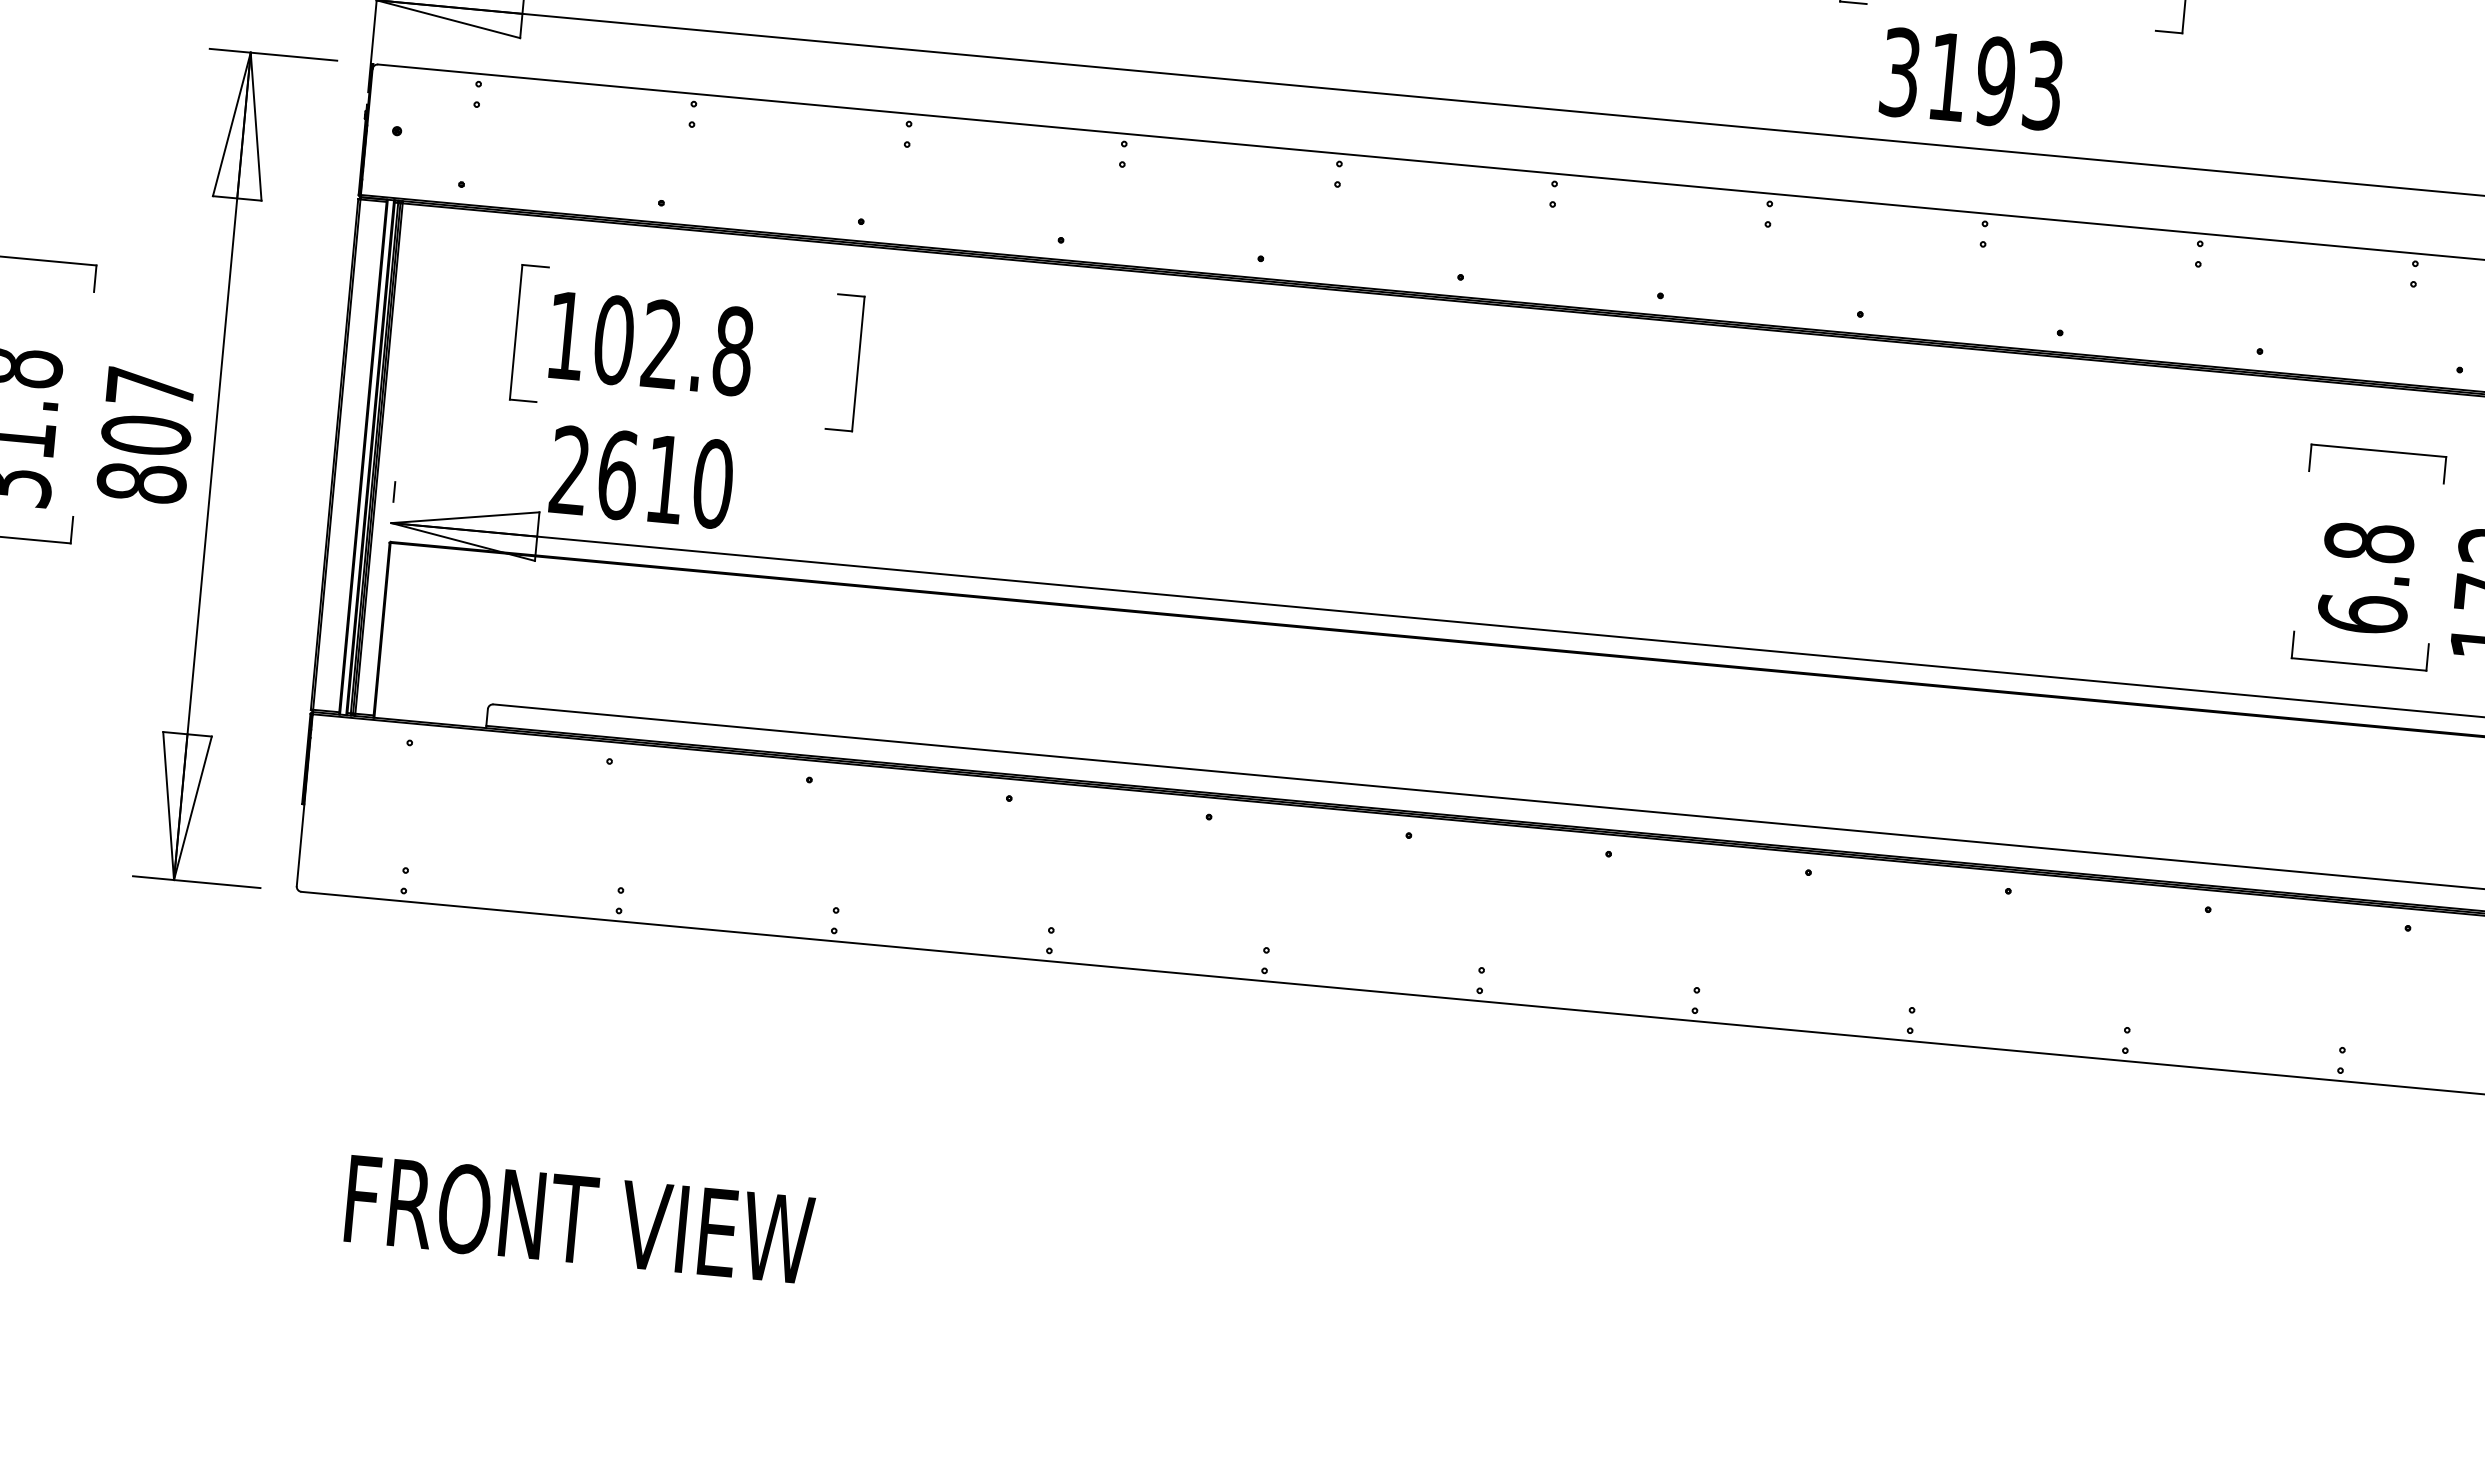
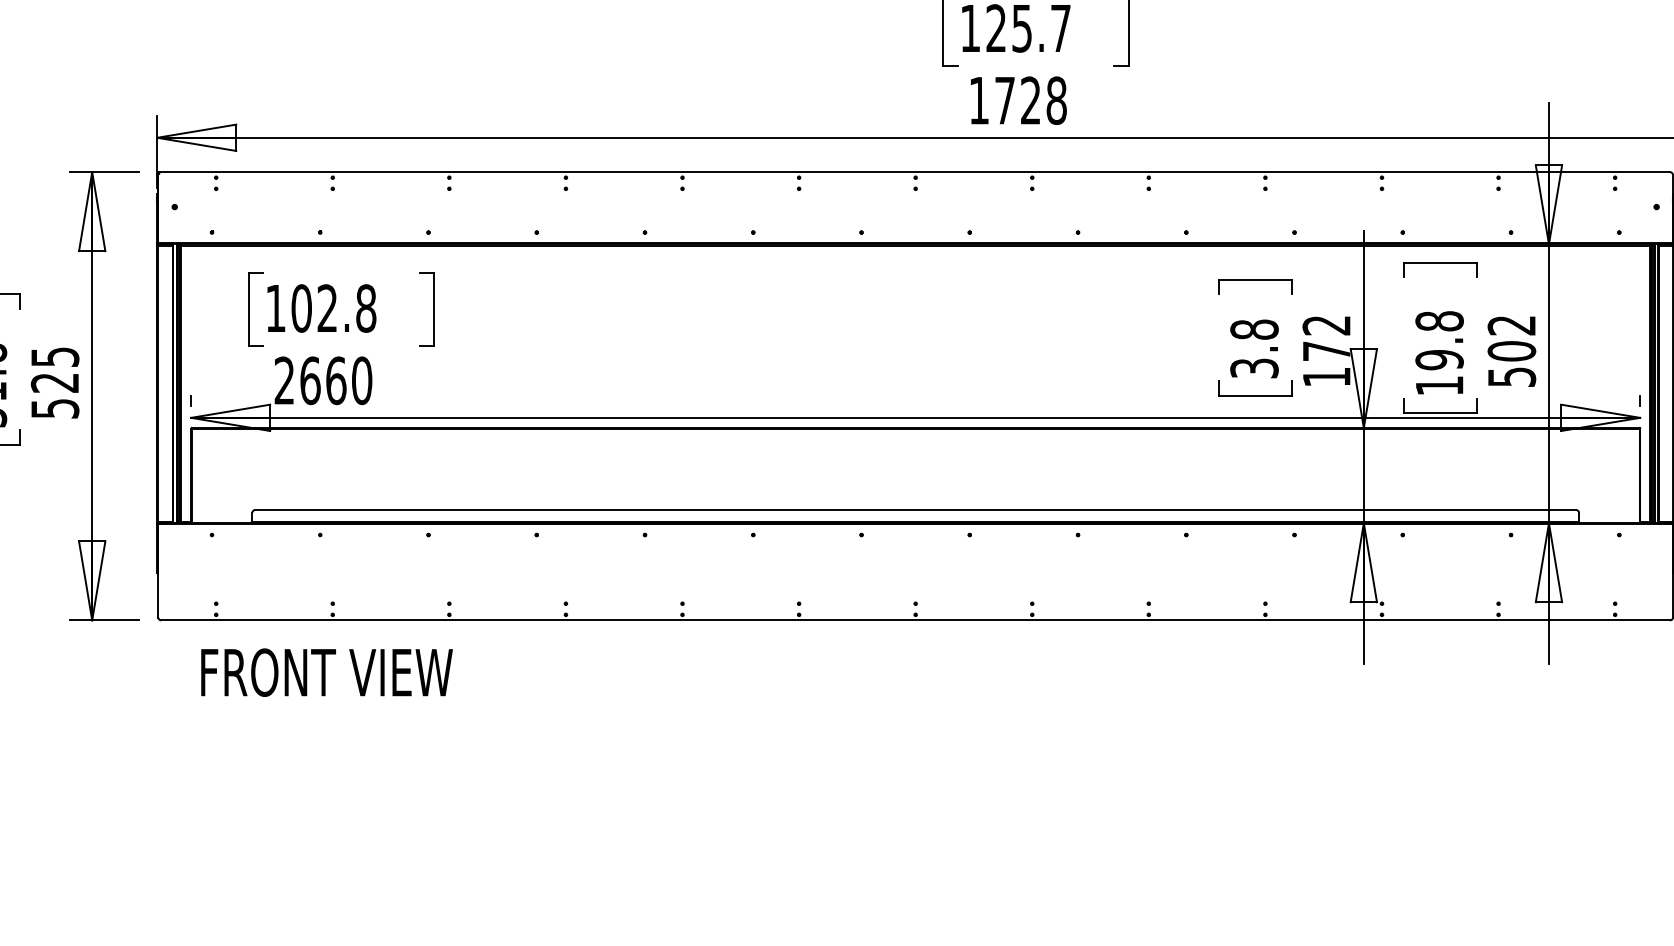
text: (1970, 78) -> (1017, 100), 3193 -> 1728
text: (145, 434) -> (54, 382), 807 -> 525
text: (665, 479) -> (336, 380), 2610 -> 2660
text: (2362, 614) -> (1254, 368), 6.8 -> 3.8
text: (578, 1219) -> (326, 672), moved

